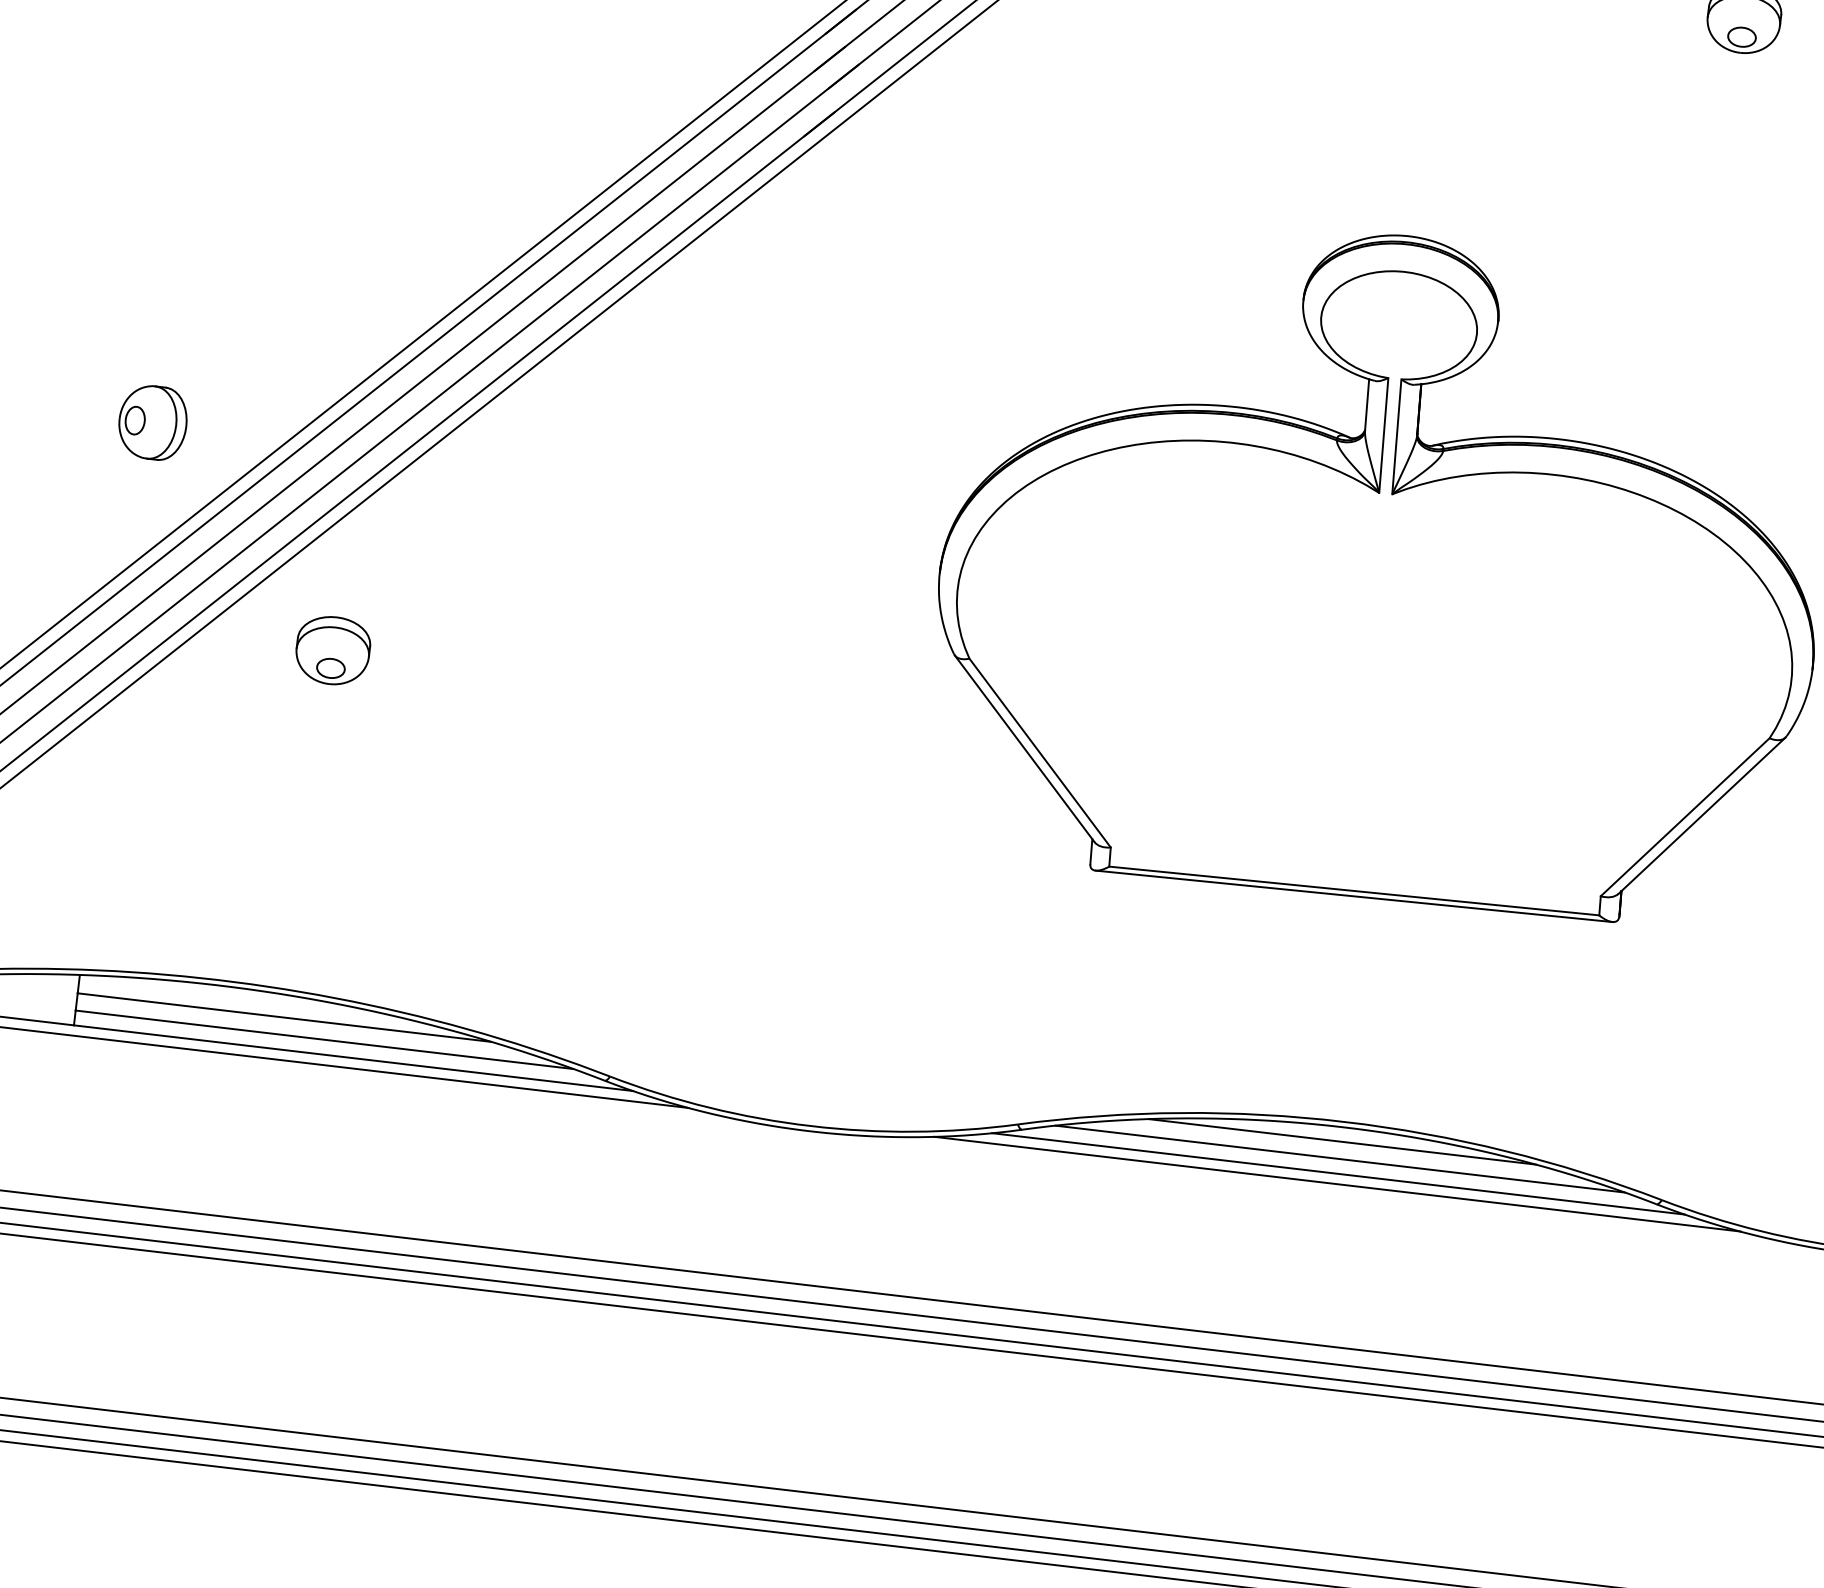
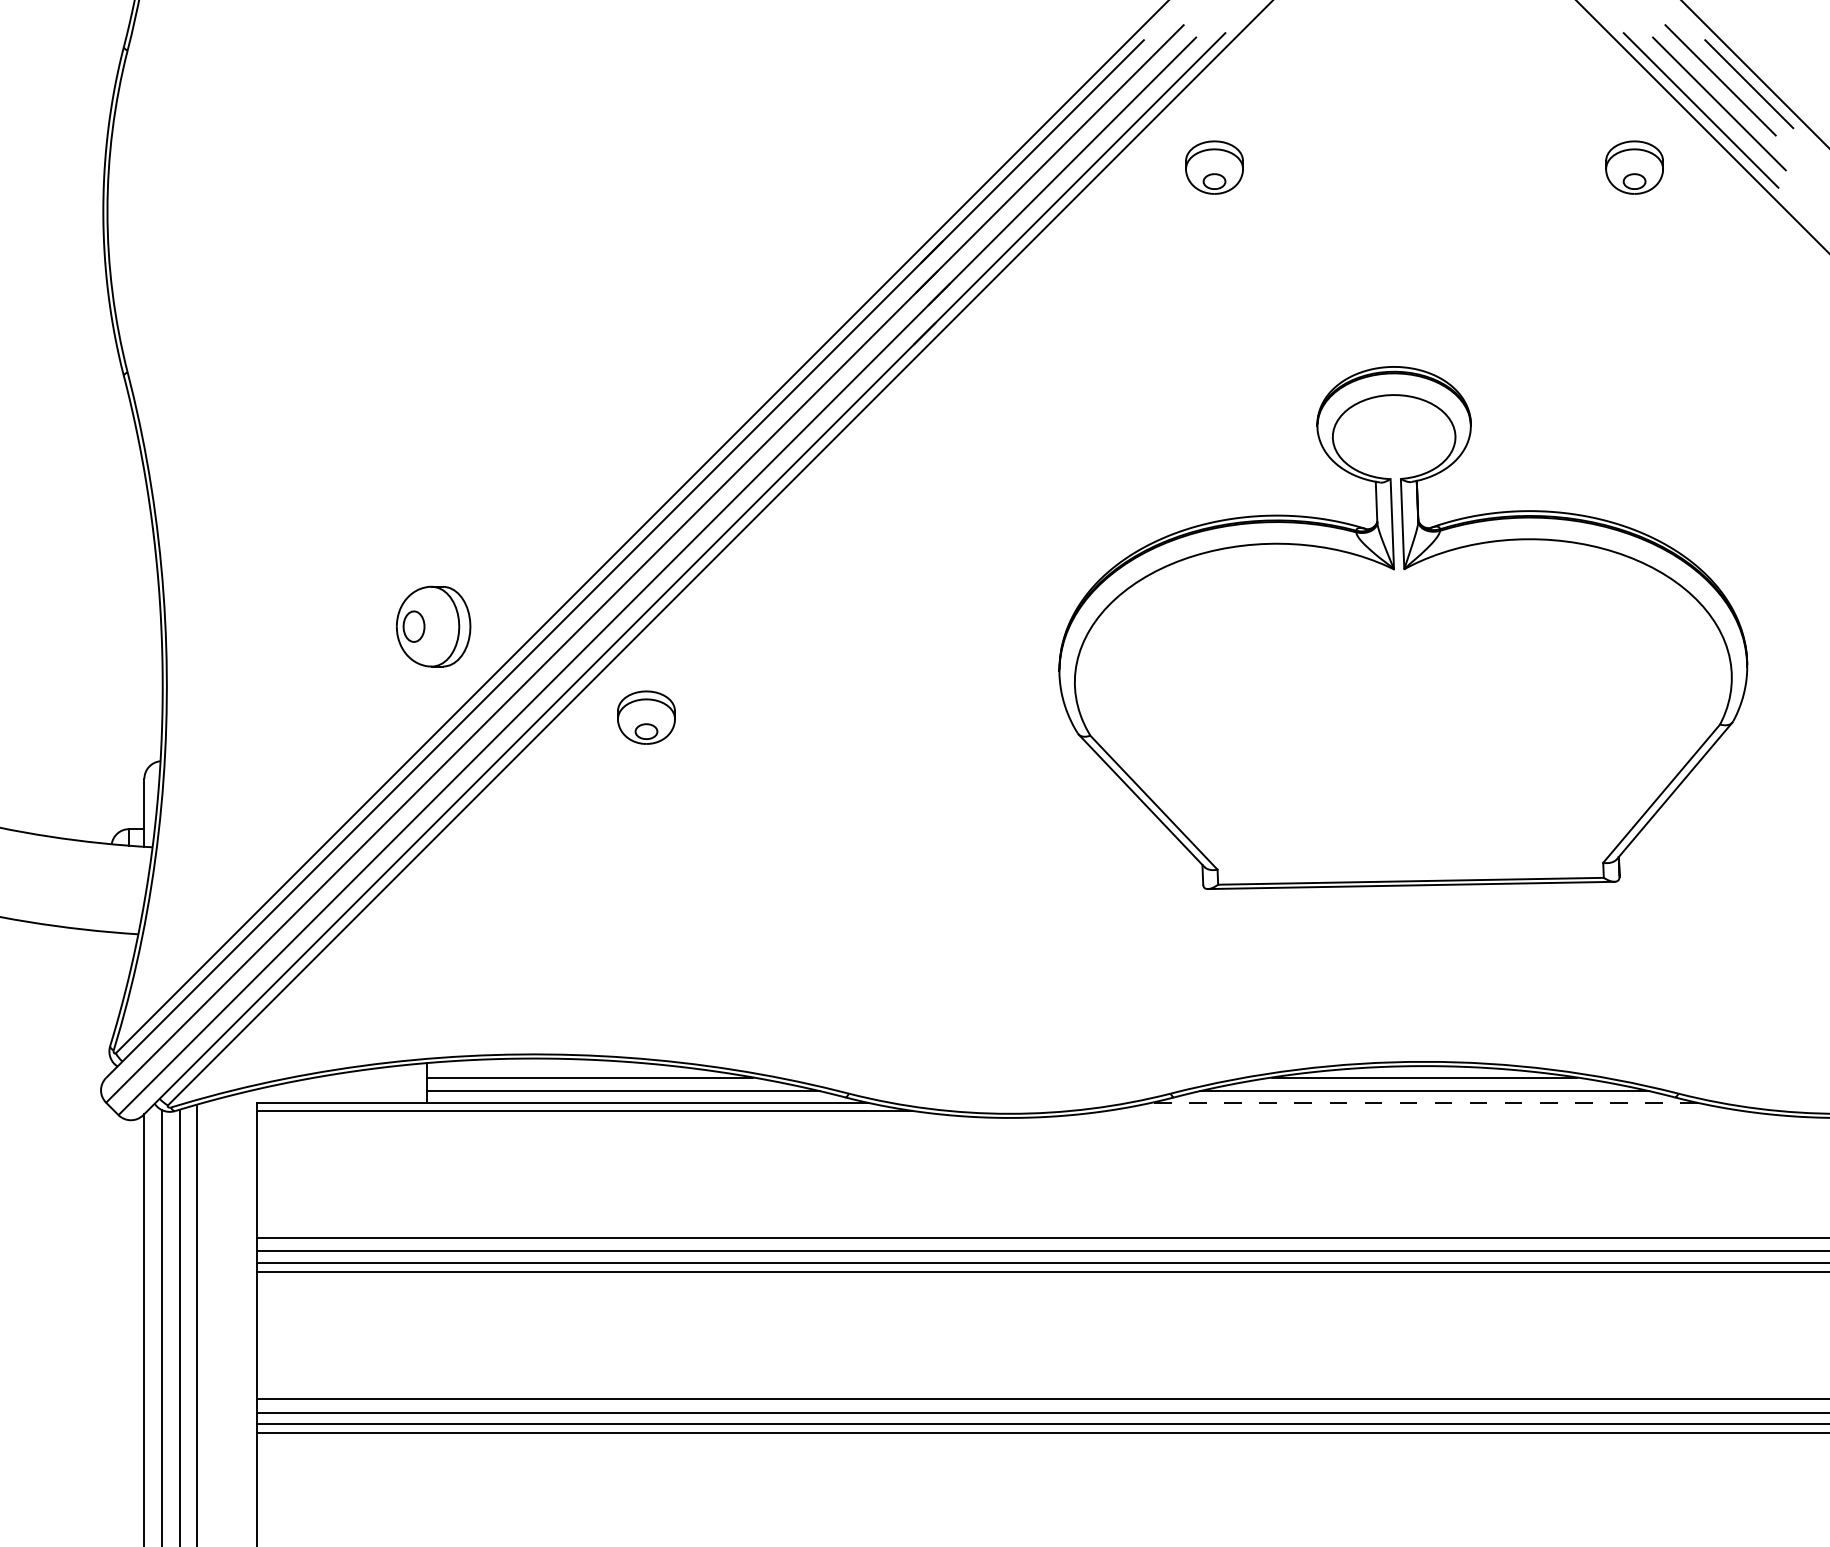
part: (152, 422) -> (433, 626), size x1.4
part: (333, 650) -> (646, 717), moved
line: (1338, 1173) -> (1424, 1102), solid -> dashed
line: (1337, 1183) -> (1424, 1110), removed

